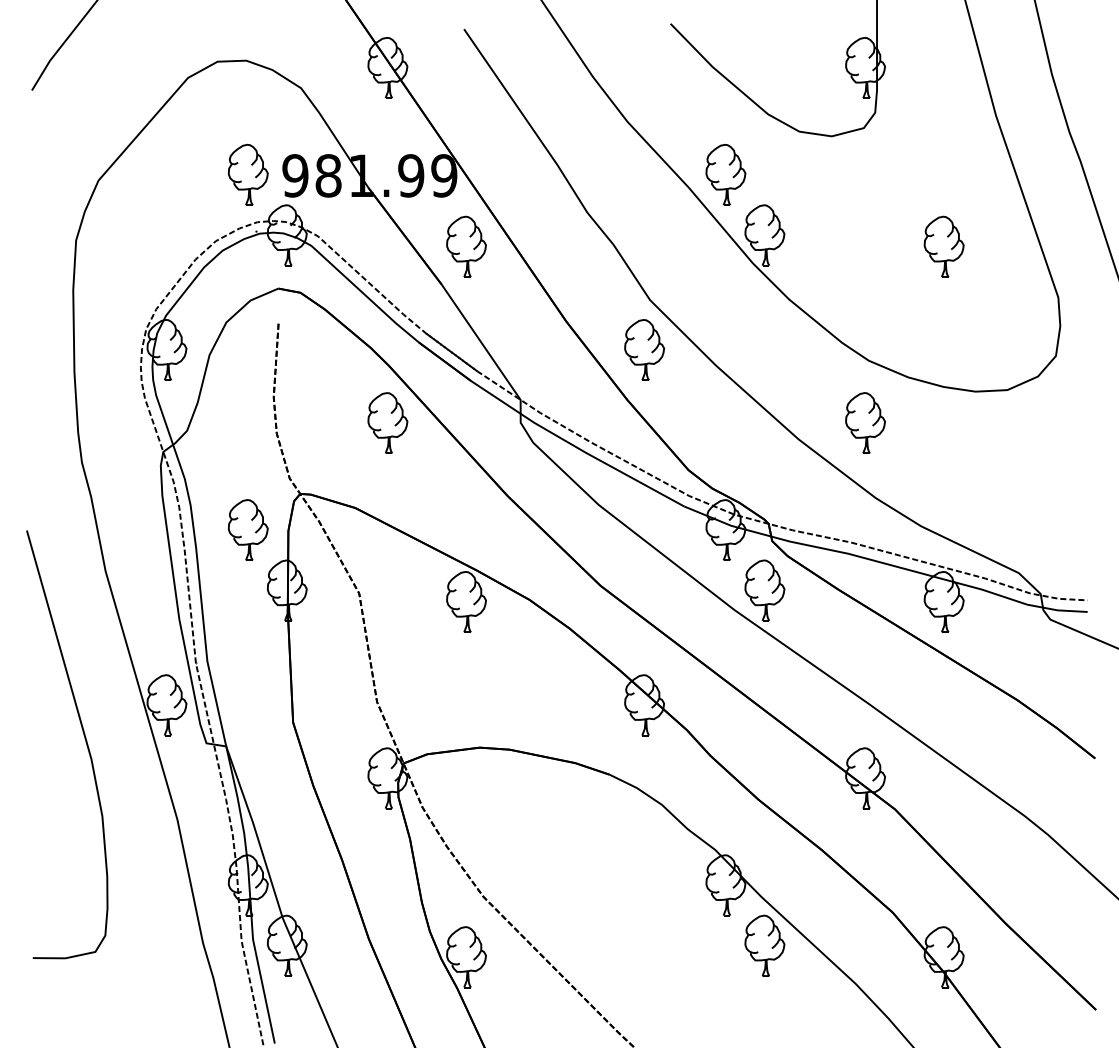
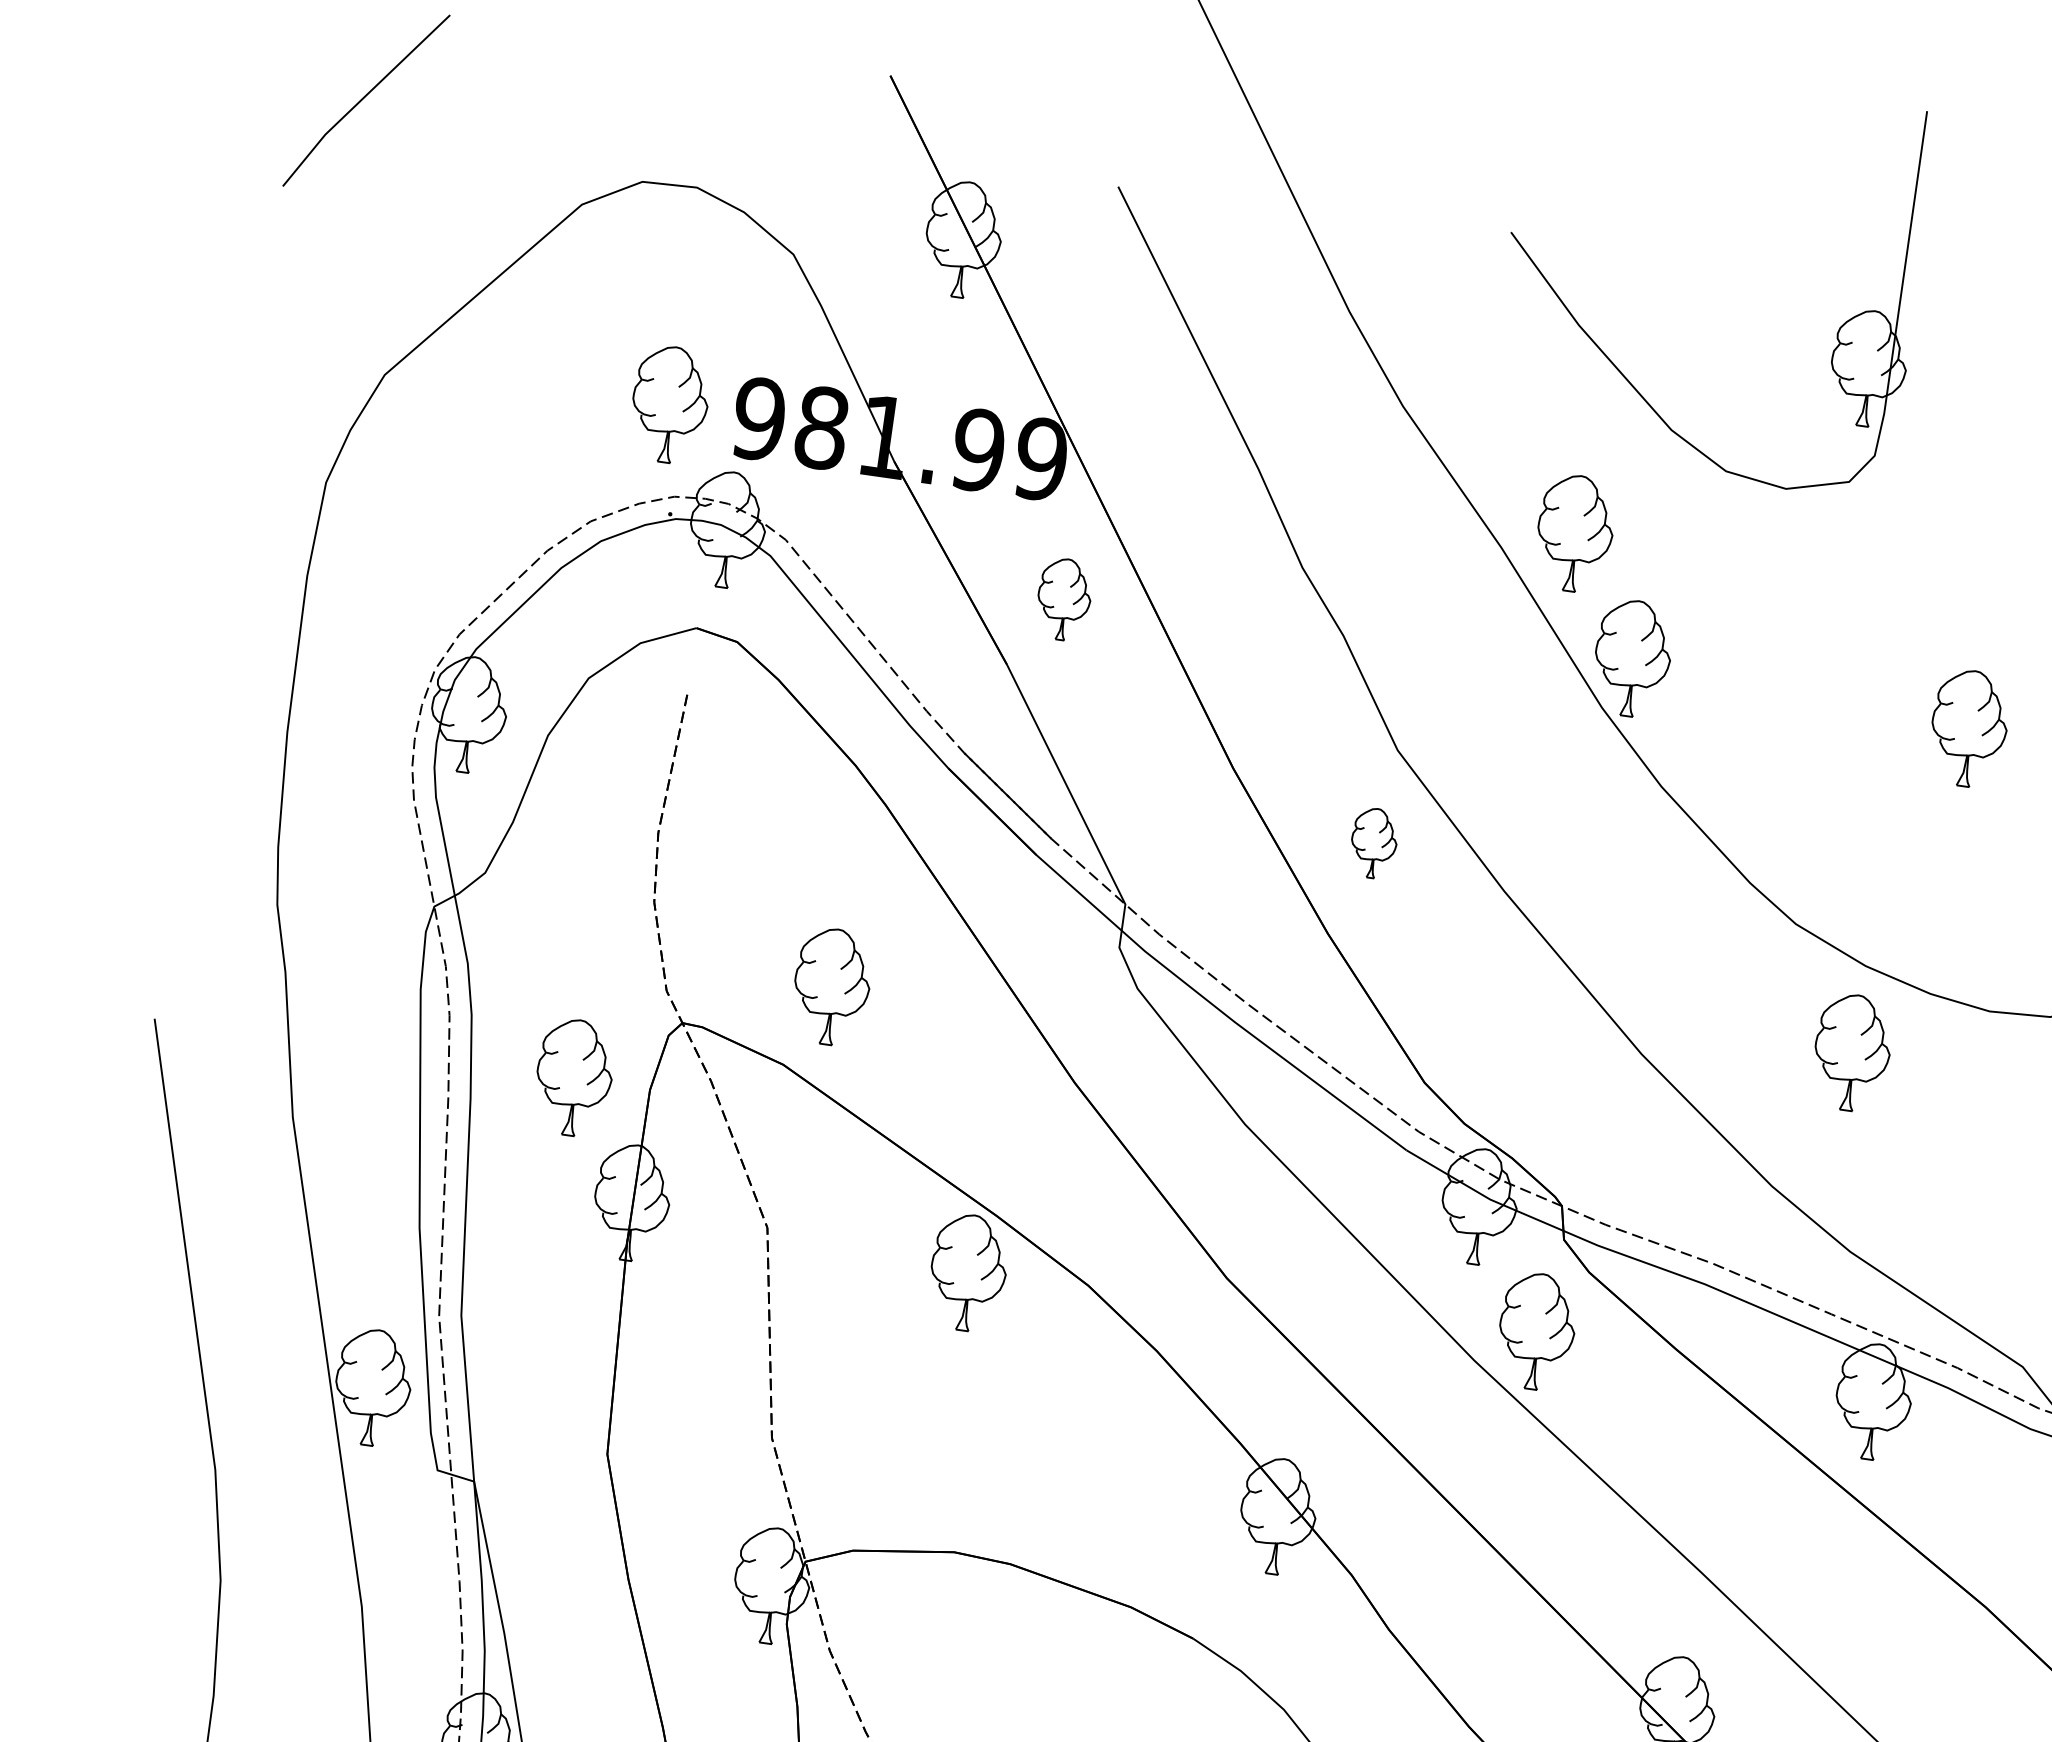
part: (466, 246) -> (1064, 599), size x0.7
part: (644, 349) -> (1373, 842), size x0.6
part: (387, 422) -> (831, 985), moved
part: (865, 422) -> (1852, 1051), moved

